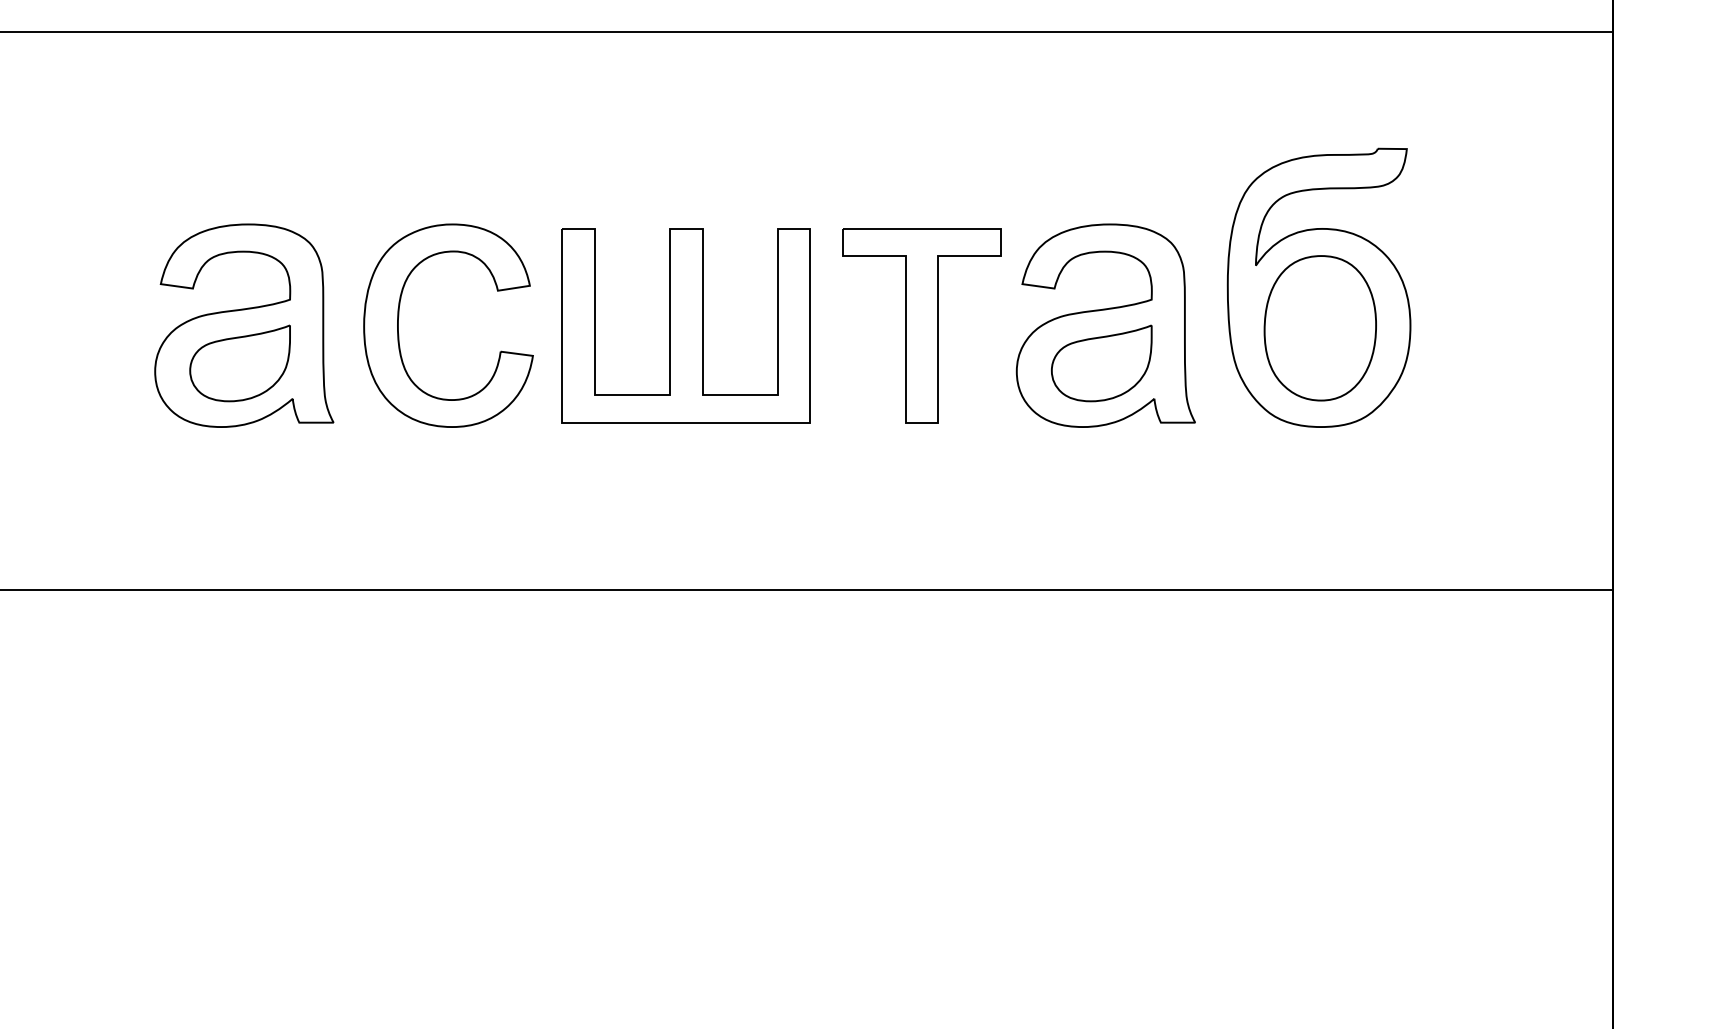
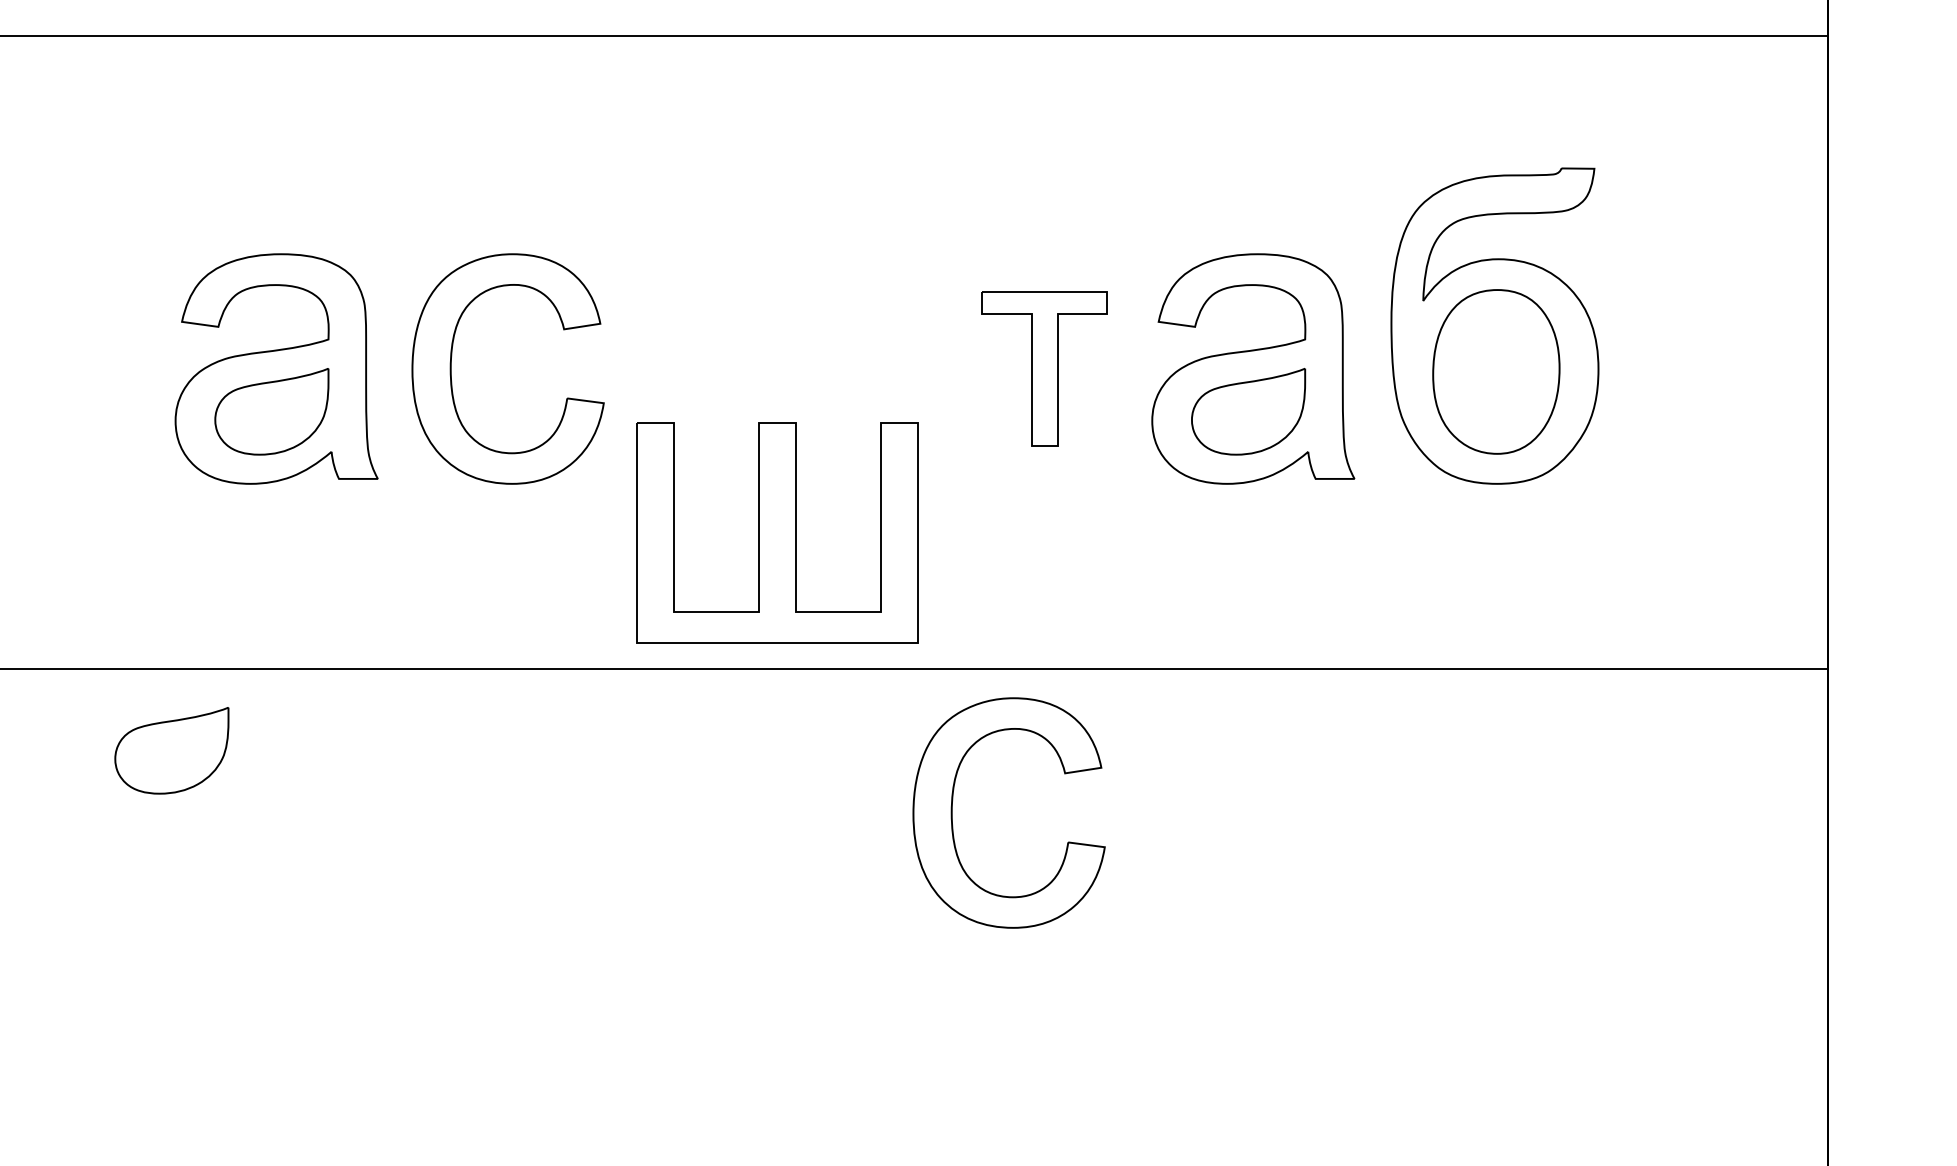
part: (686, 325) -> (777, 532), moved
part: (921, 325) -> (1044, 368), size x0.7
part: (151, 662) -> (171, 750), added
part: (840, 716) -> (952, 812), added

